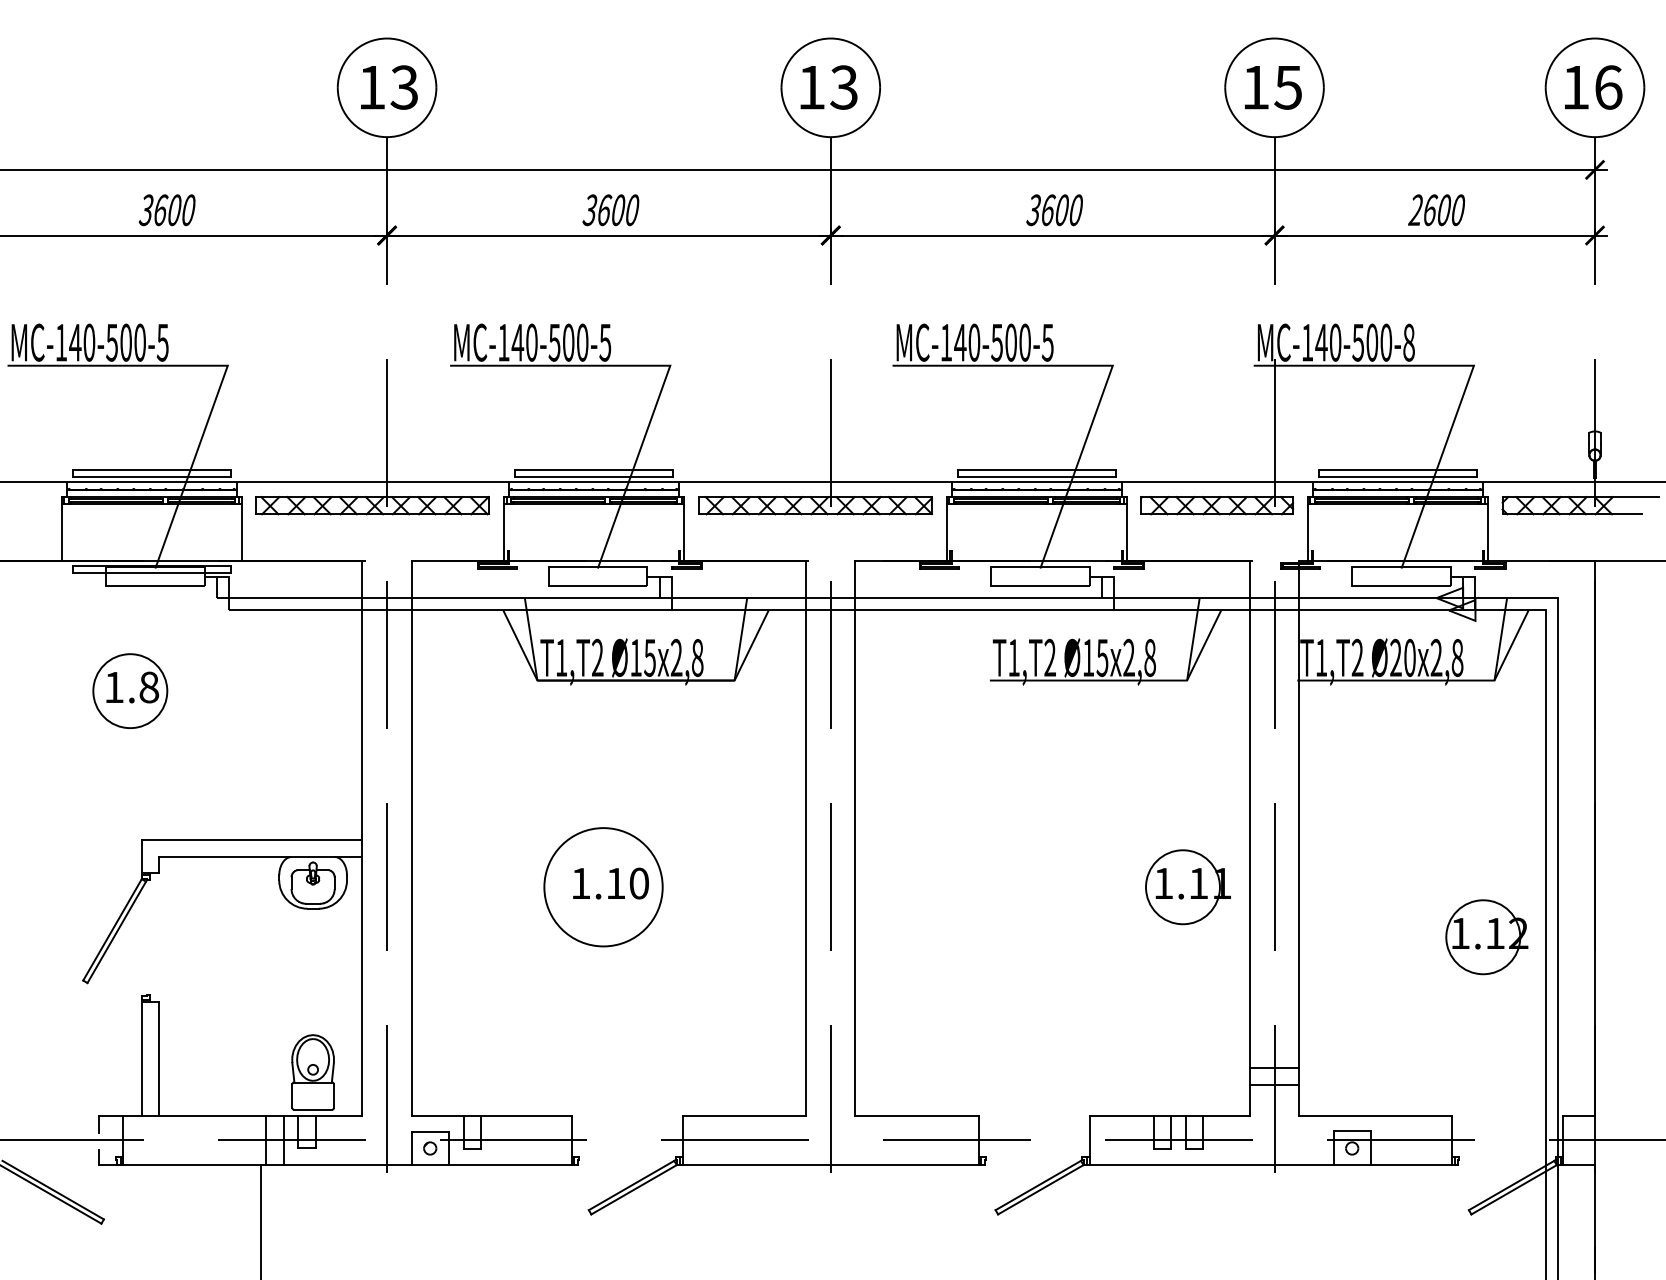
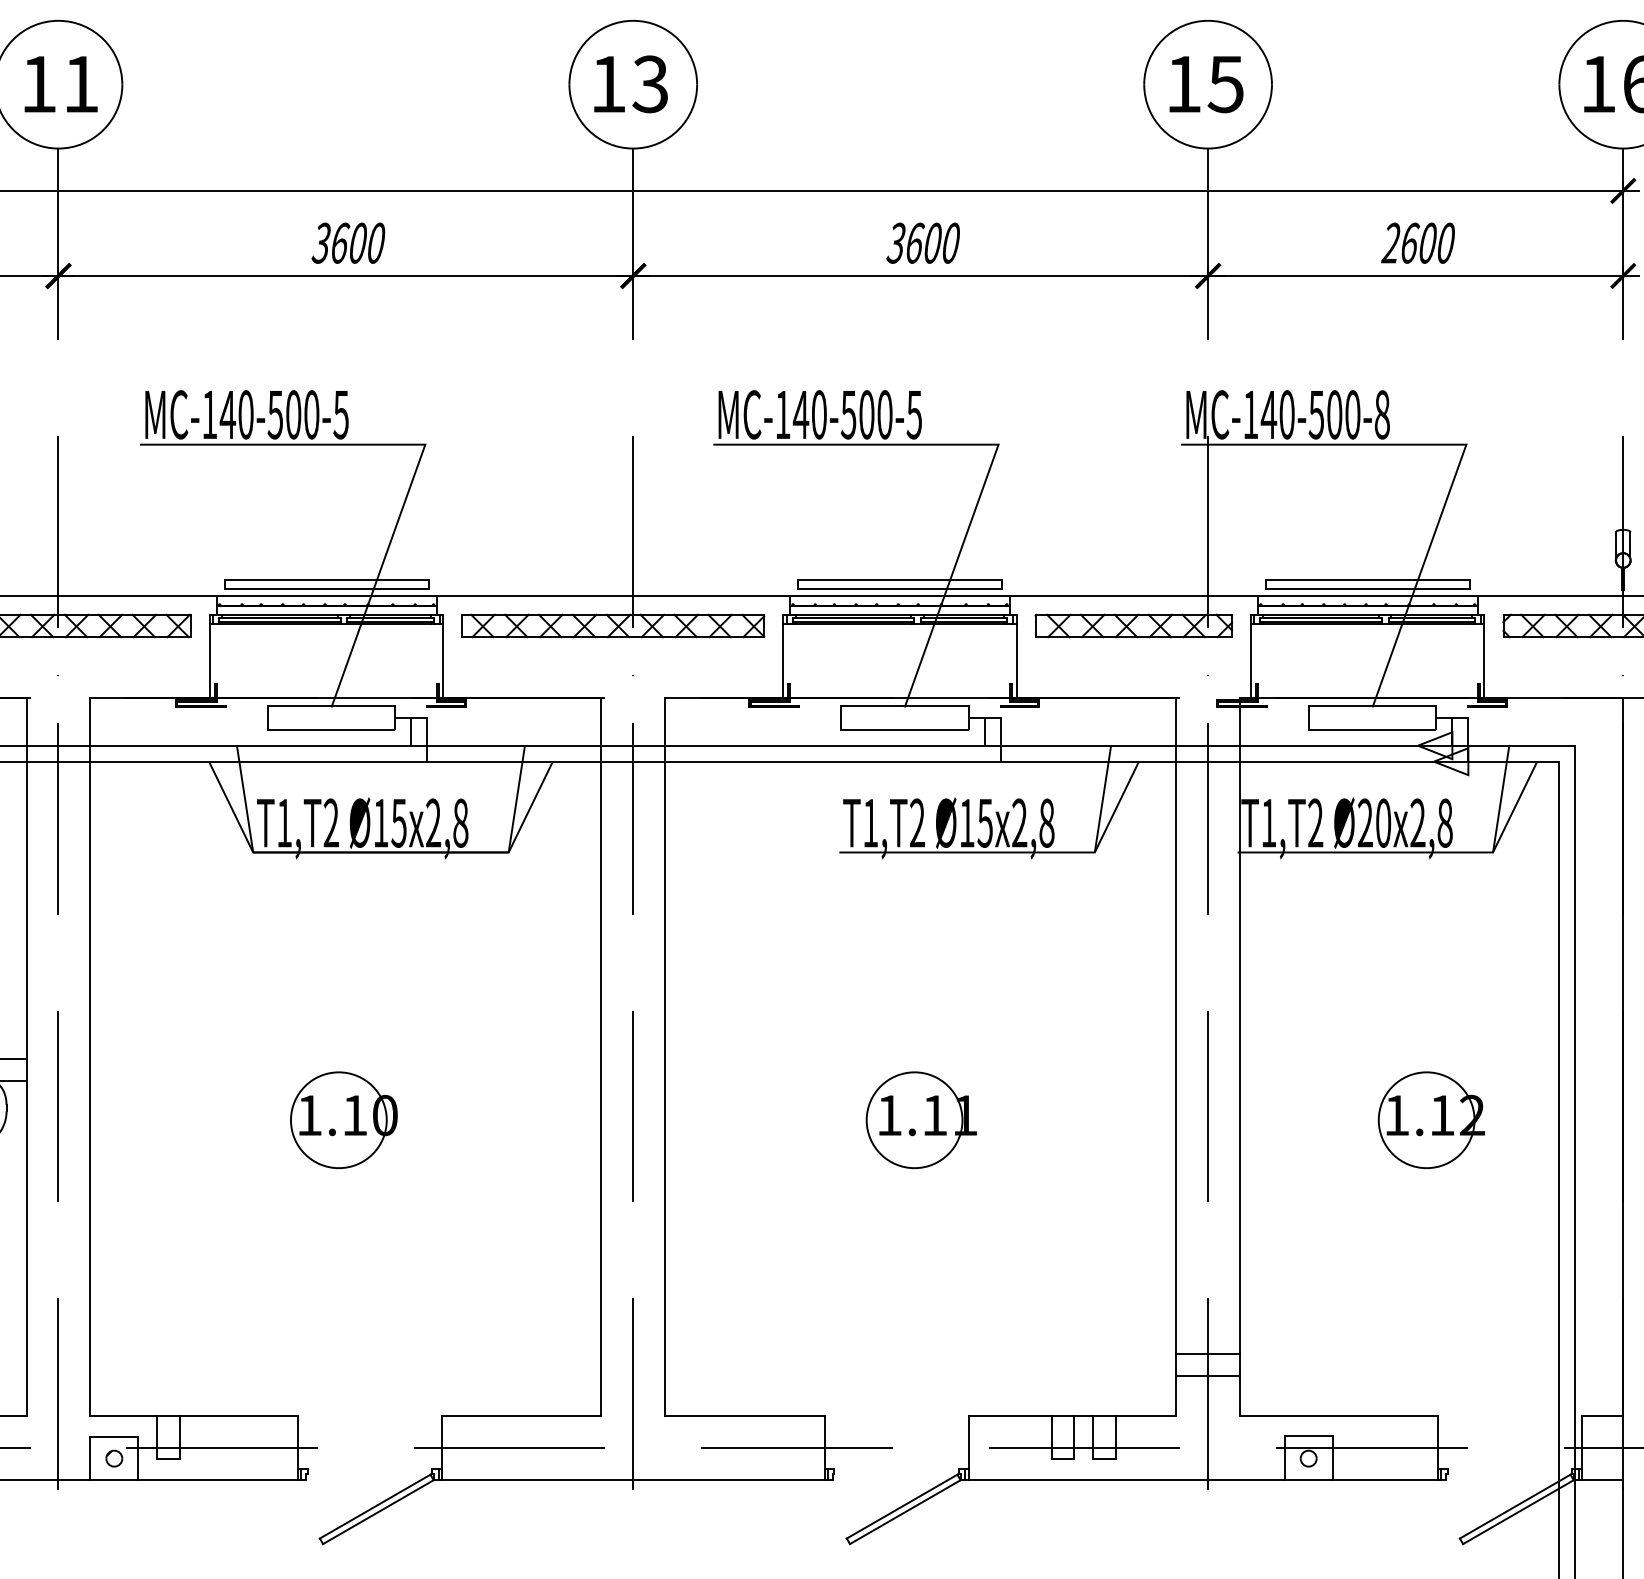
text: (403, 87) -> (79, 84), 13 -> 11
circle: (603, 887) -> (338, 1120), size x0.62
part: (1187, 887) -> (920, 1120), moved
part: (1486, 937) -> (1430, 1120), moved

